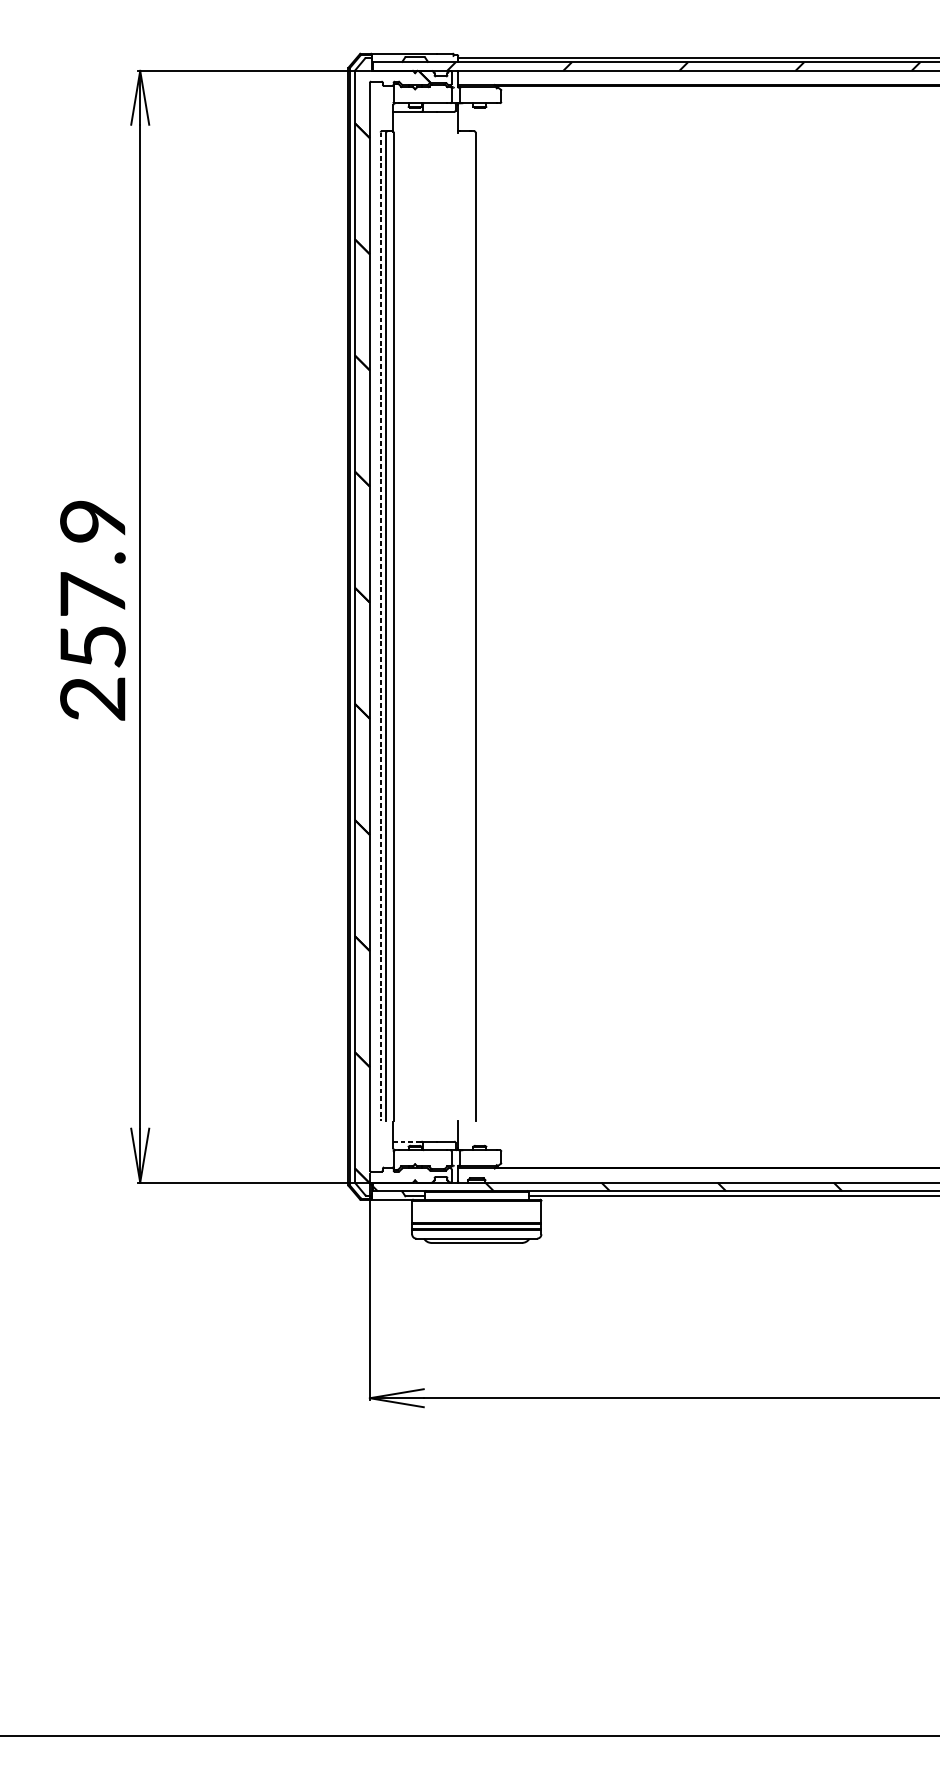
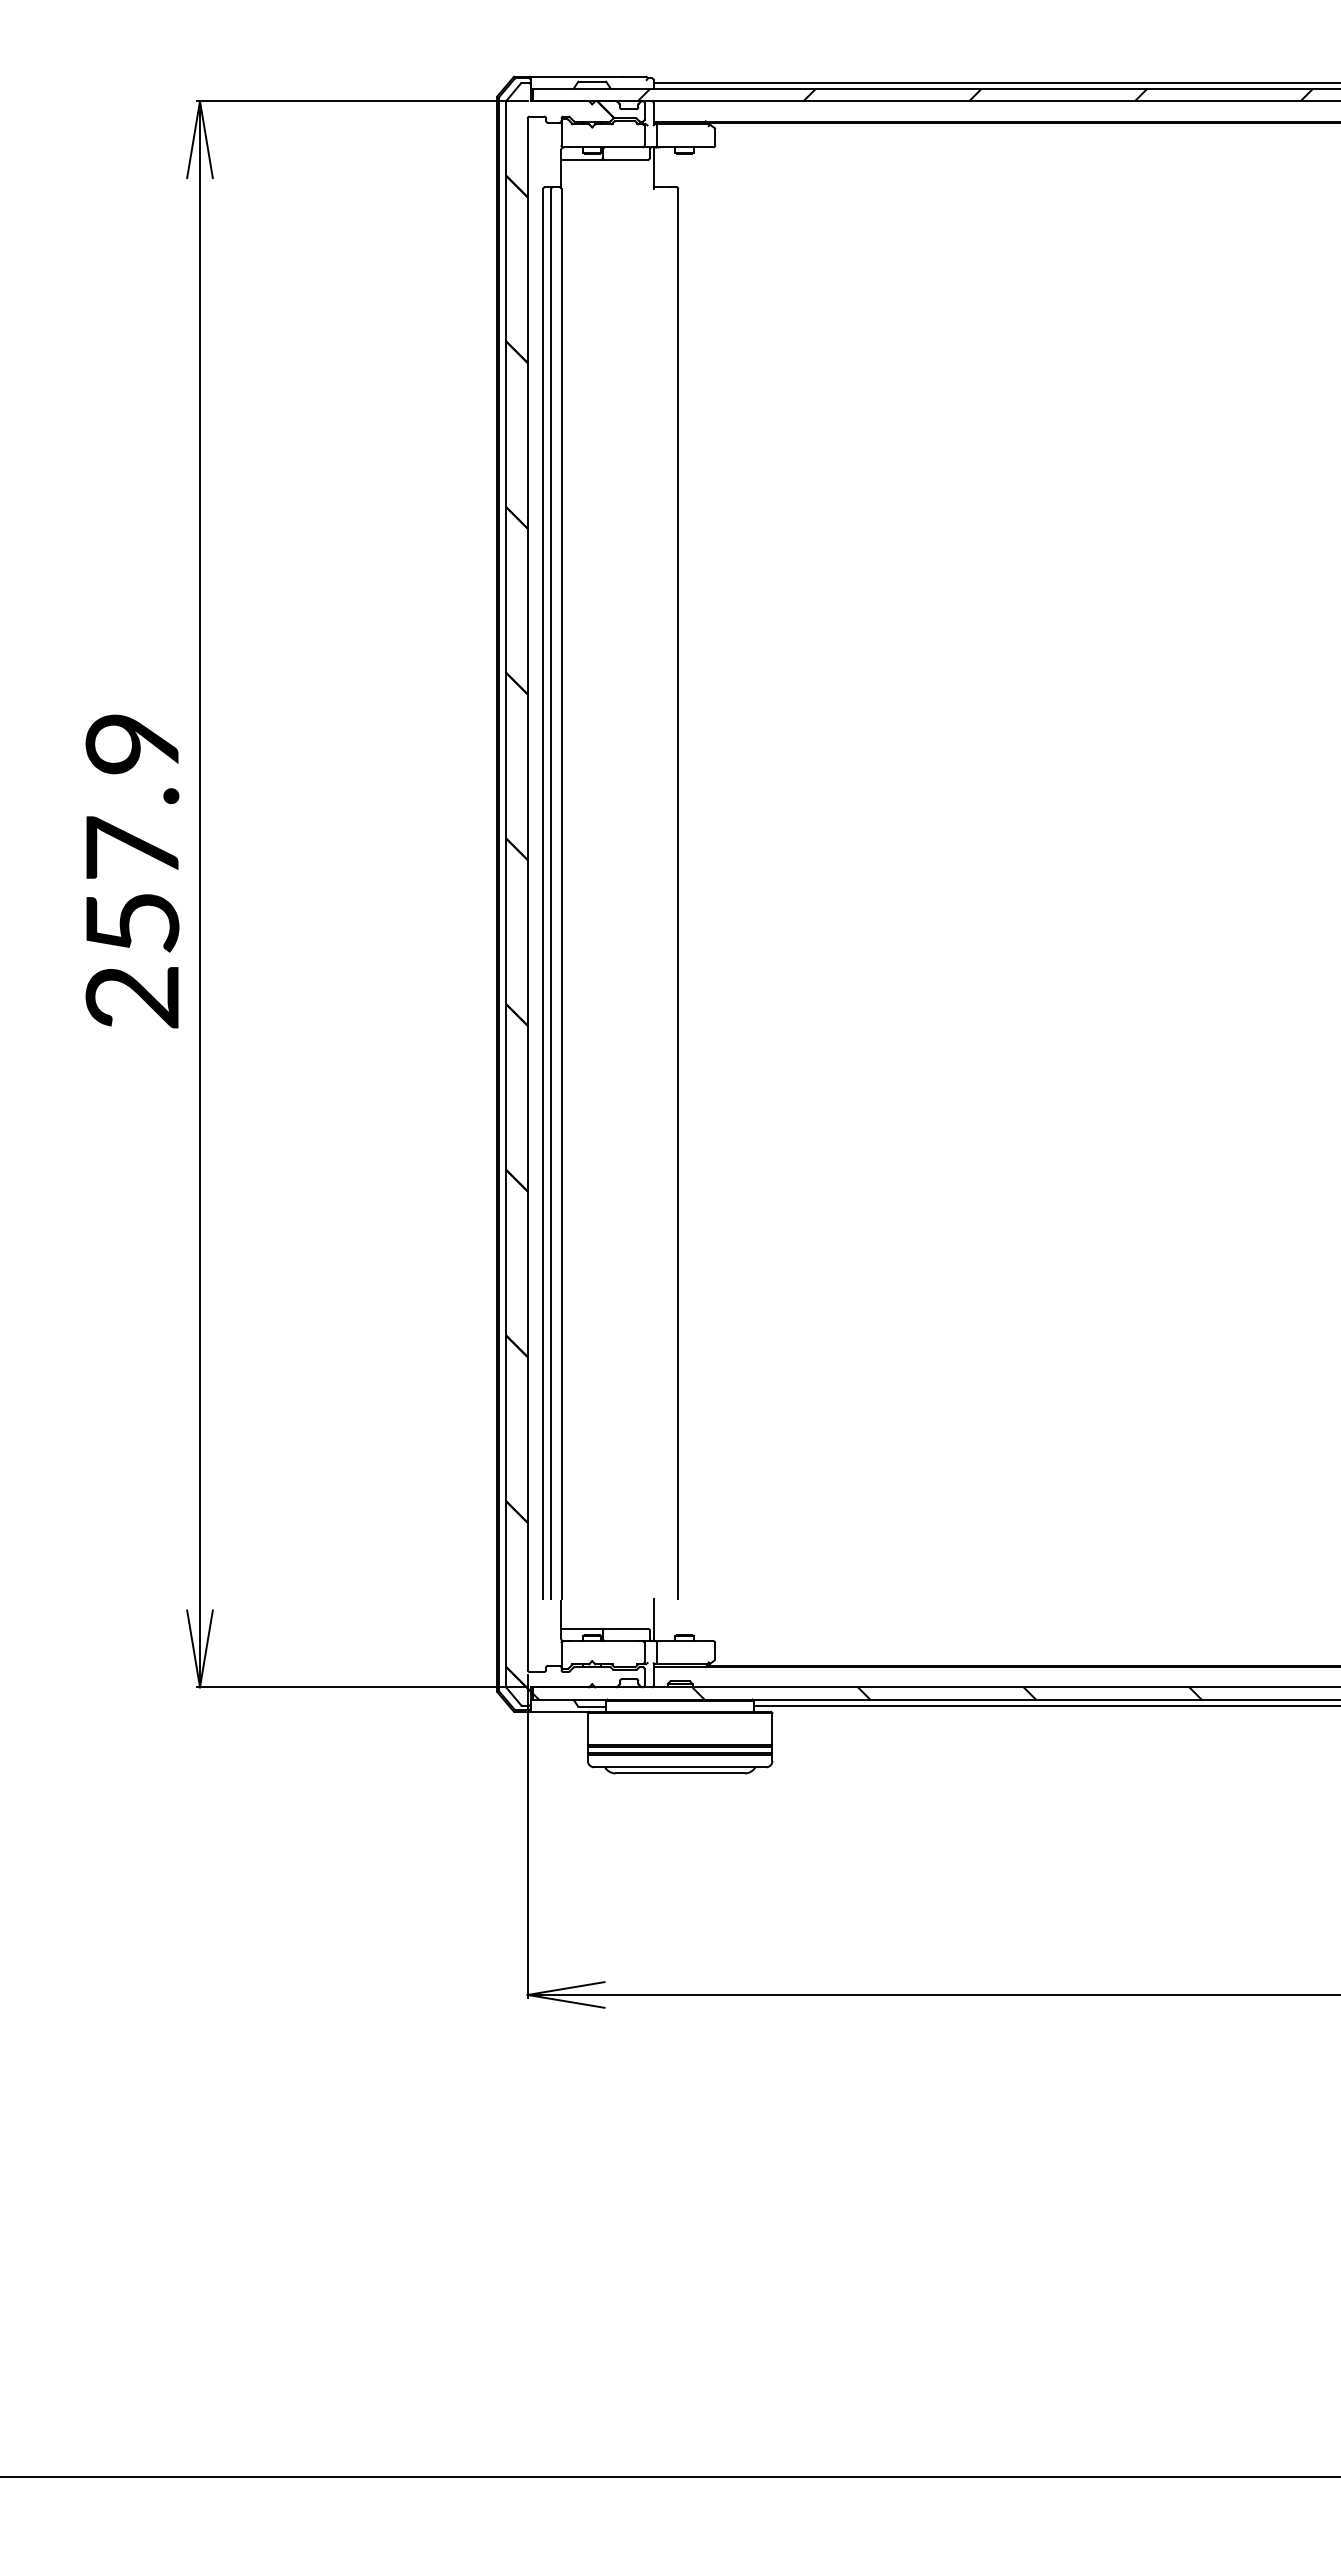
line: (380, 626) -> (543, 894), dashed -> solid
line: (406, 1141) -> (580, 1628), dashed -> solid

